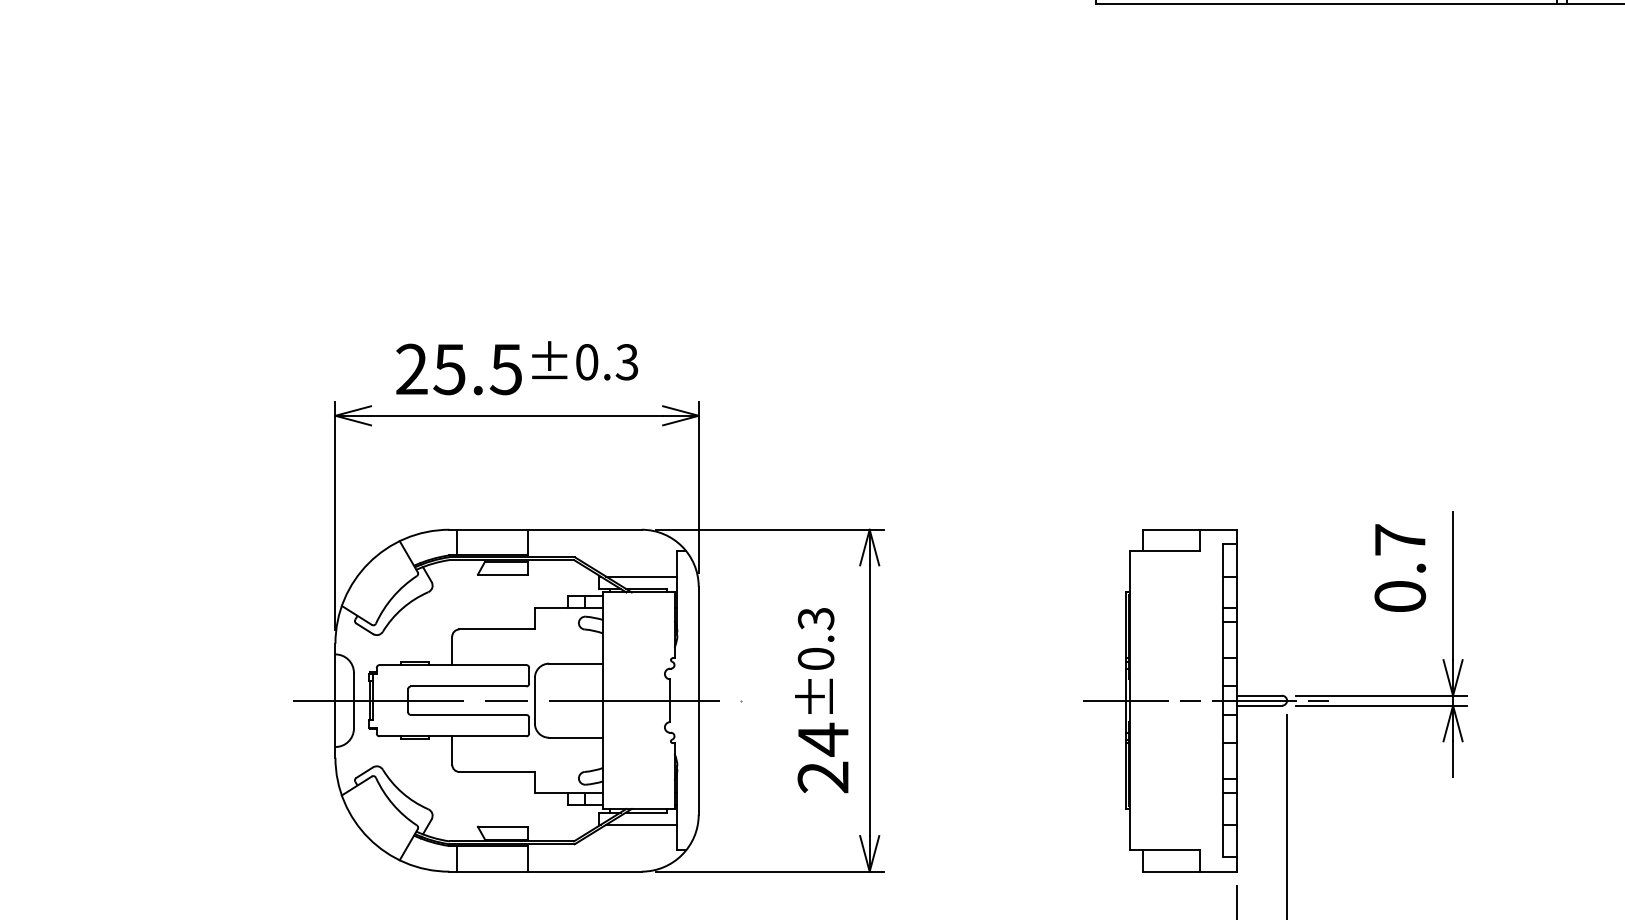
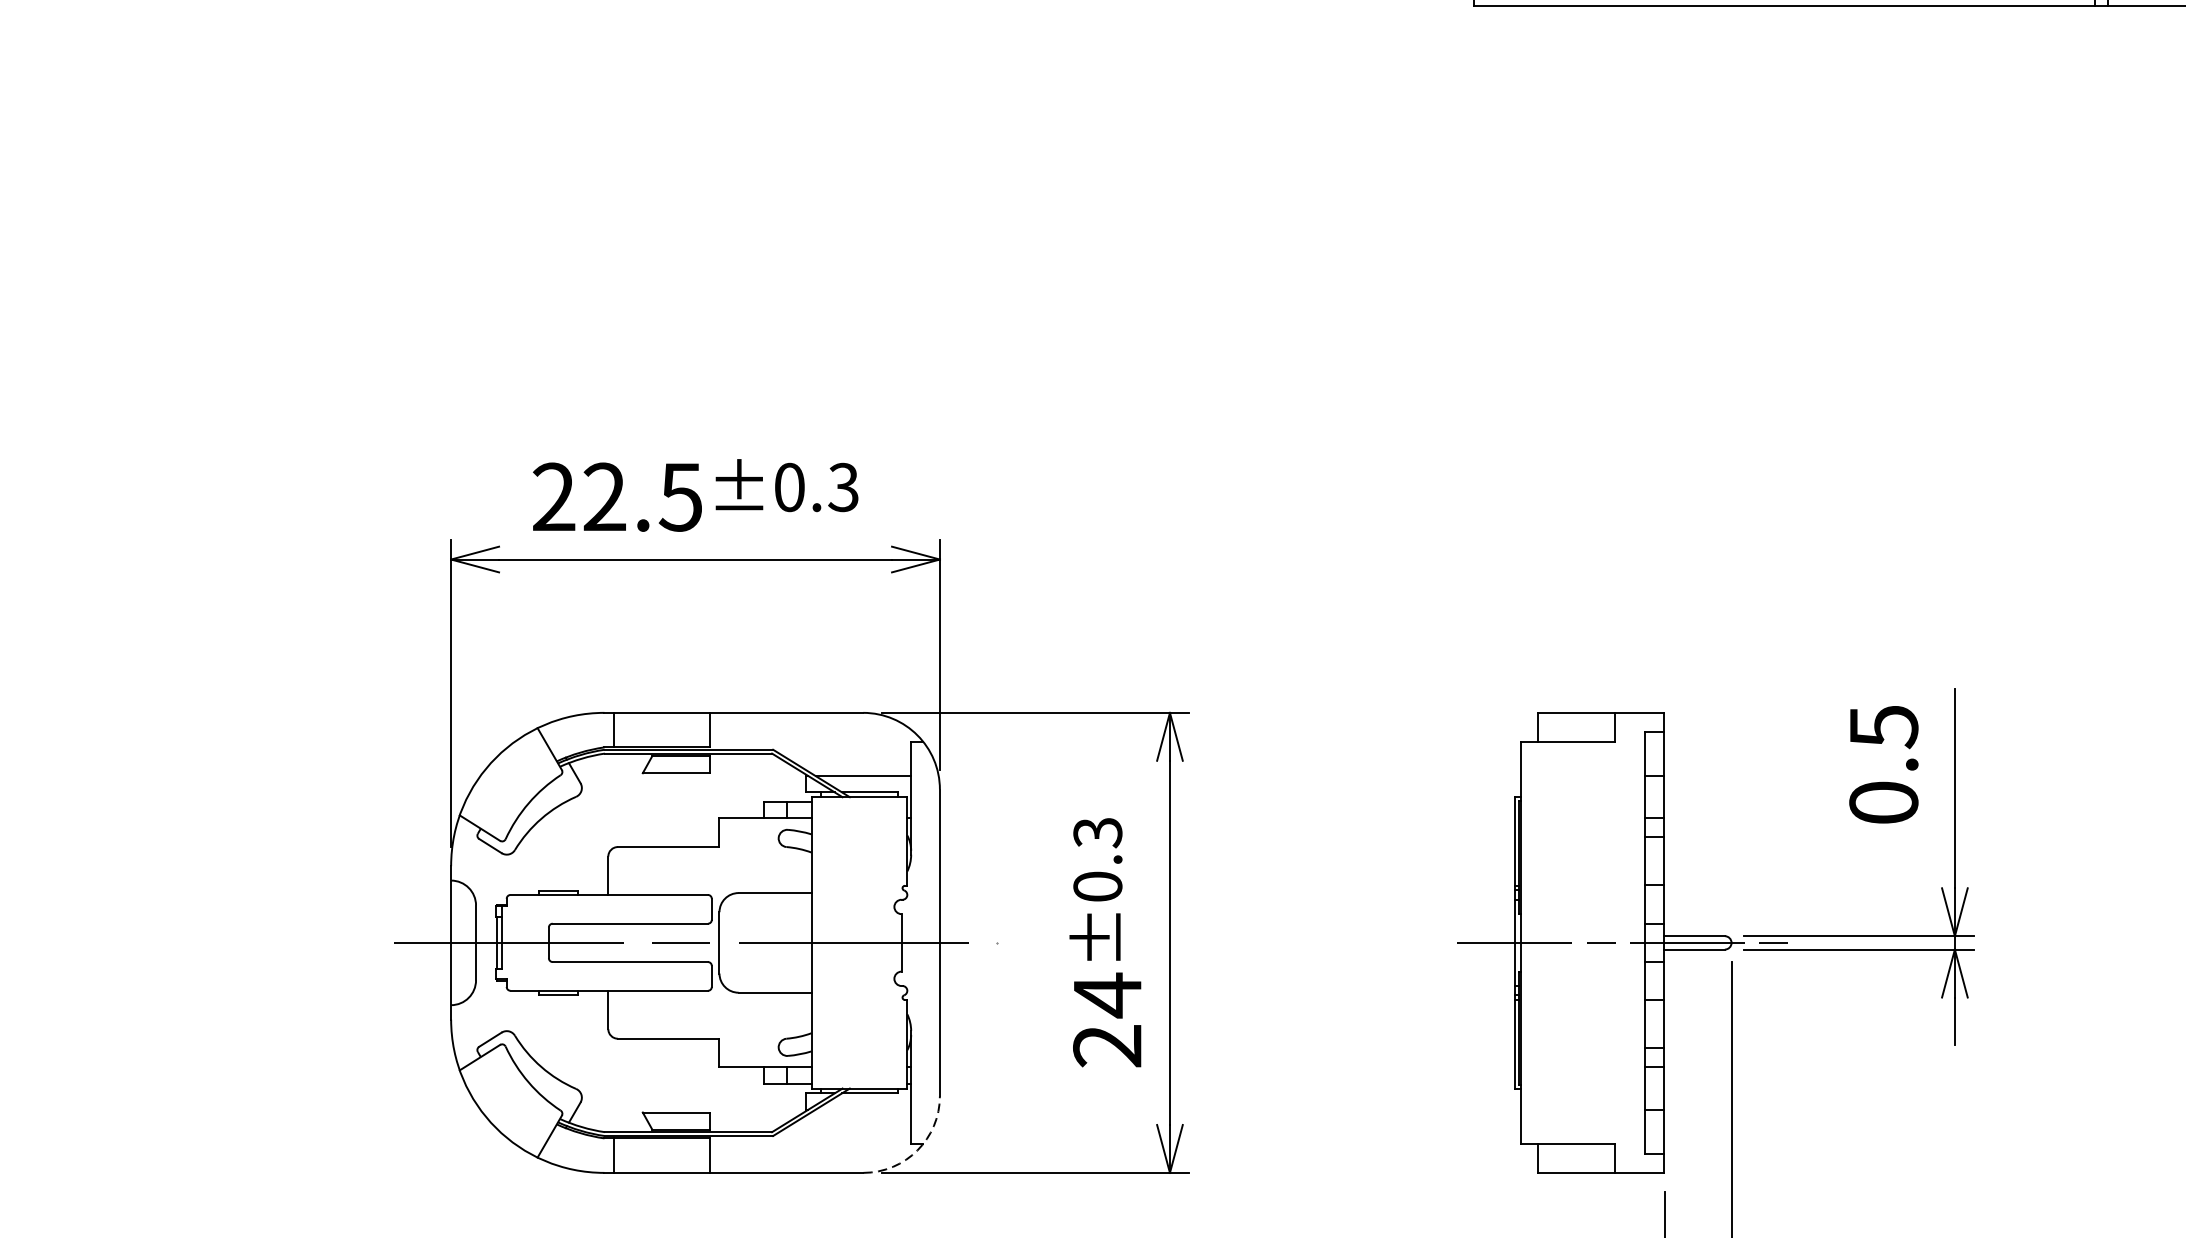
text: (449, 369) -> (604, 497), 25.5 -> 22.5
text: (1400, 540) -> (1884, 727), 0.7 -> 0.5
line: (641, 824) -> (862, 1109), removed
arc: (682, 854) -> (918, 1149), solid -> dashed

